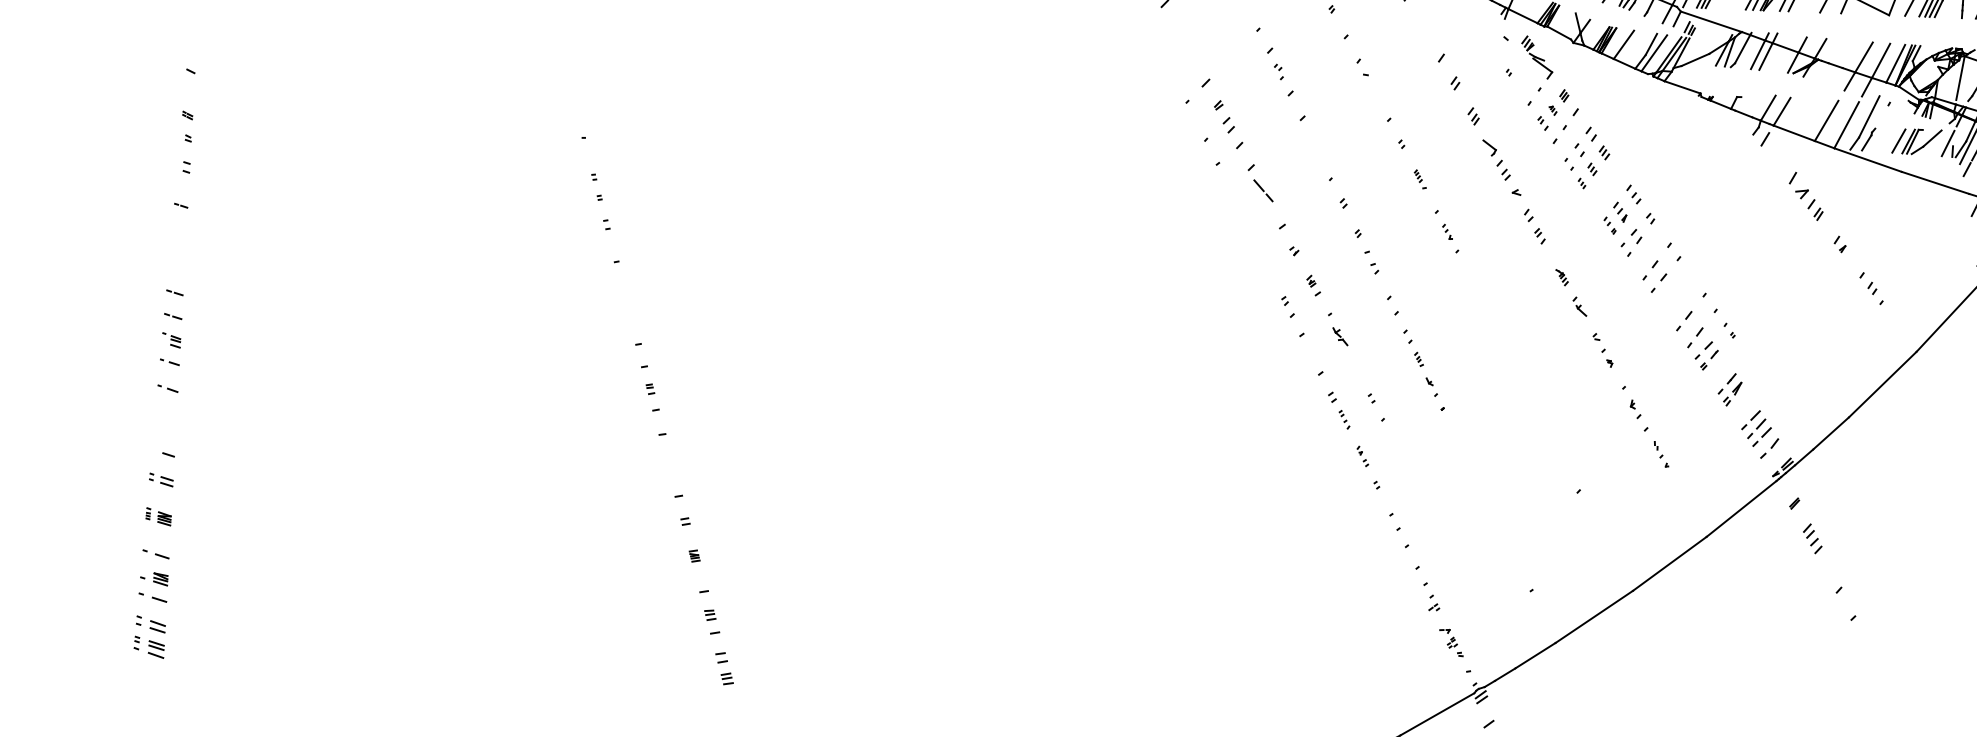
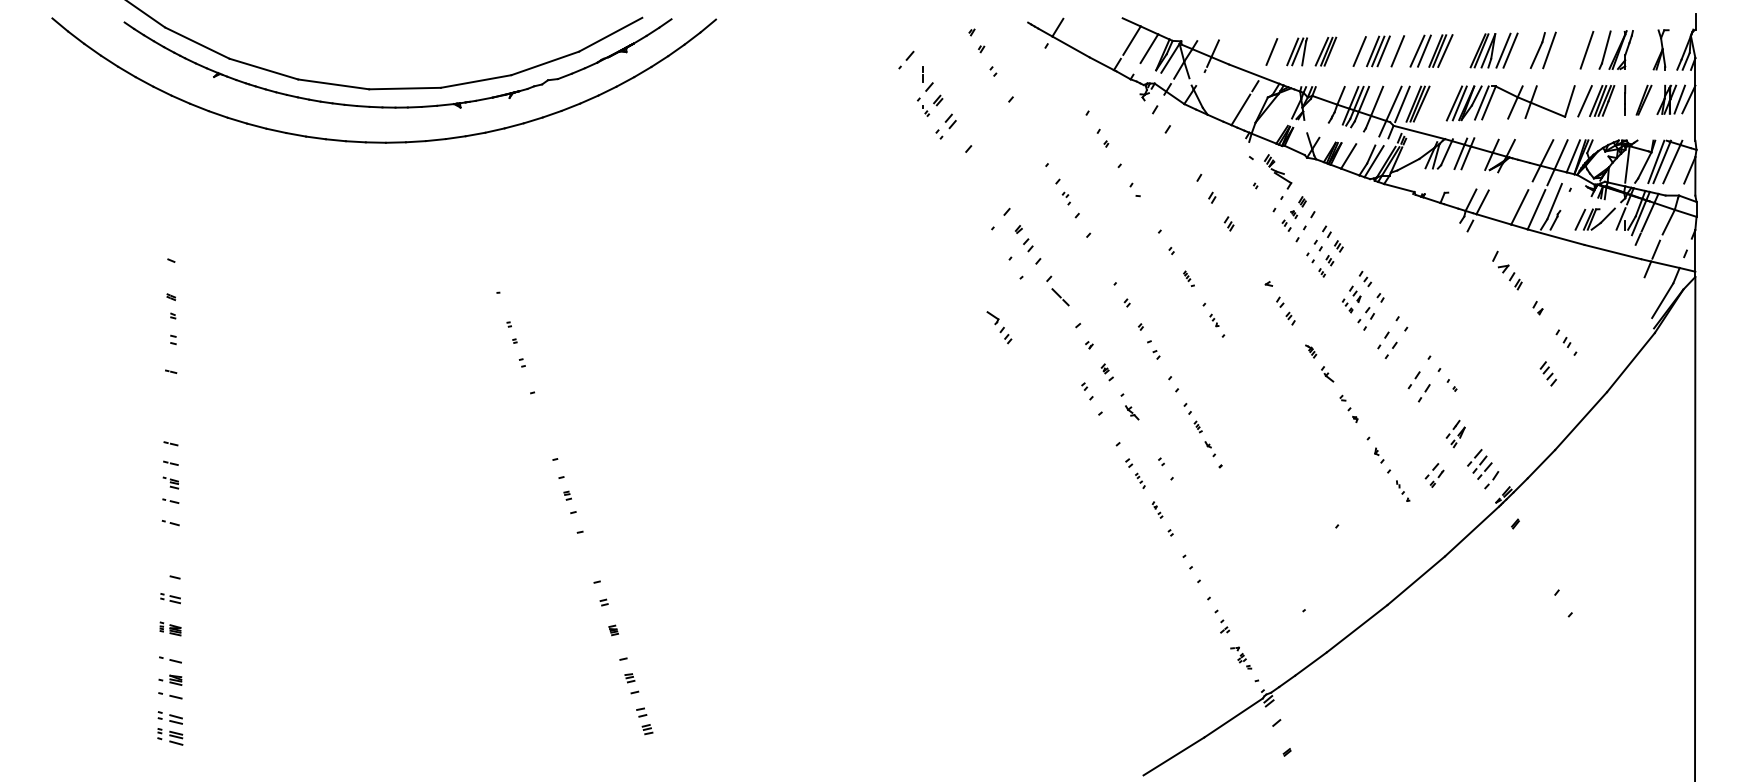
part: (1496, 160) -> (999, 327), moved
part: (1706, 355) -> (1434, 475), moved
part: (1811, 538) -> (1547, 373), moved

